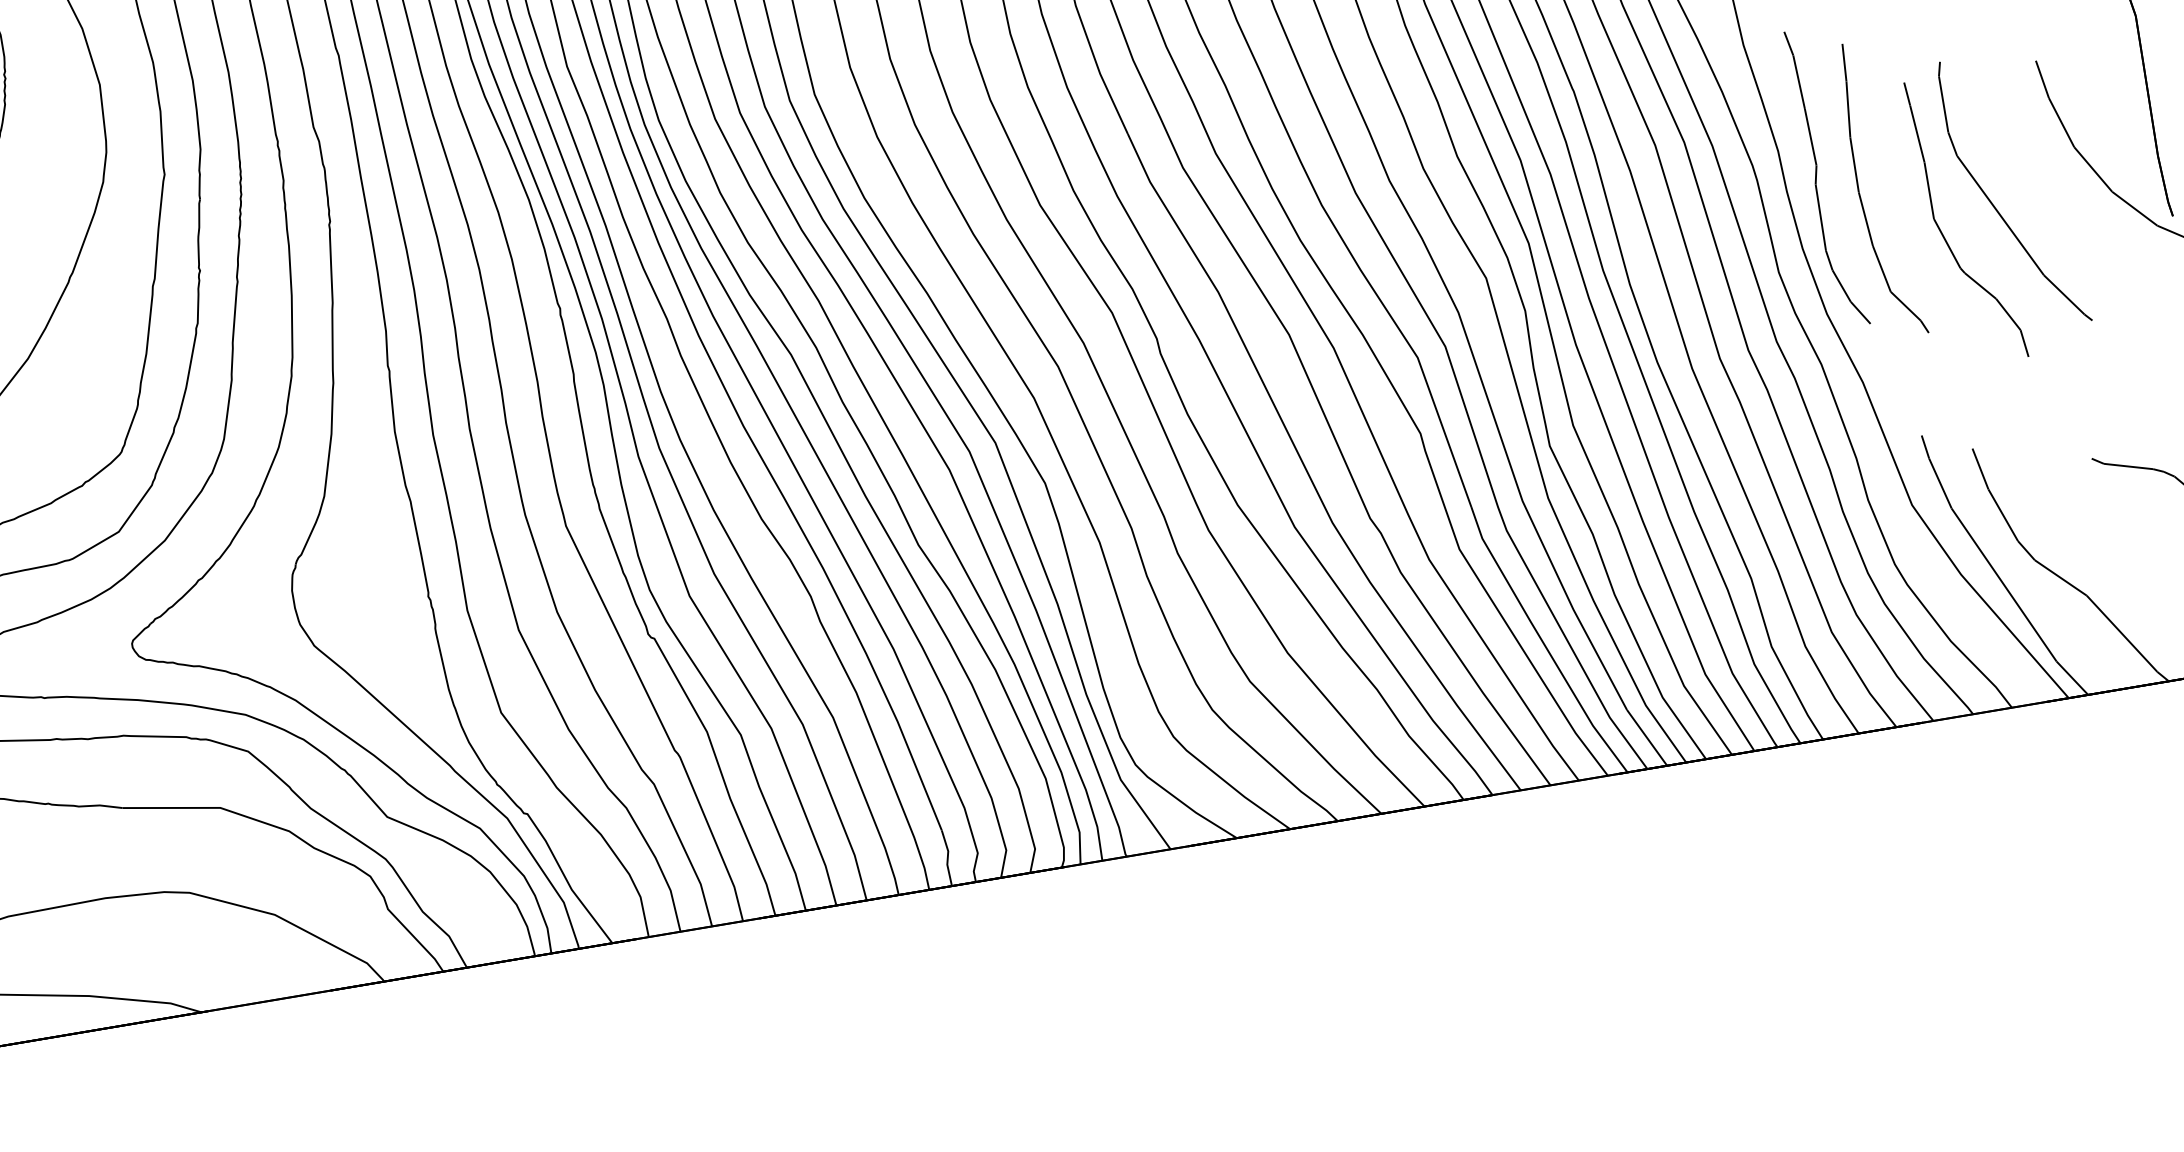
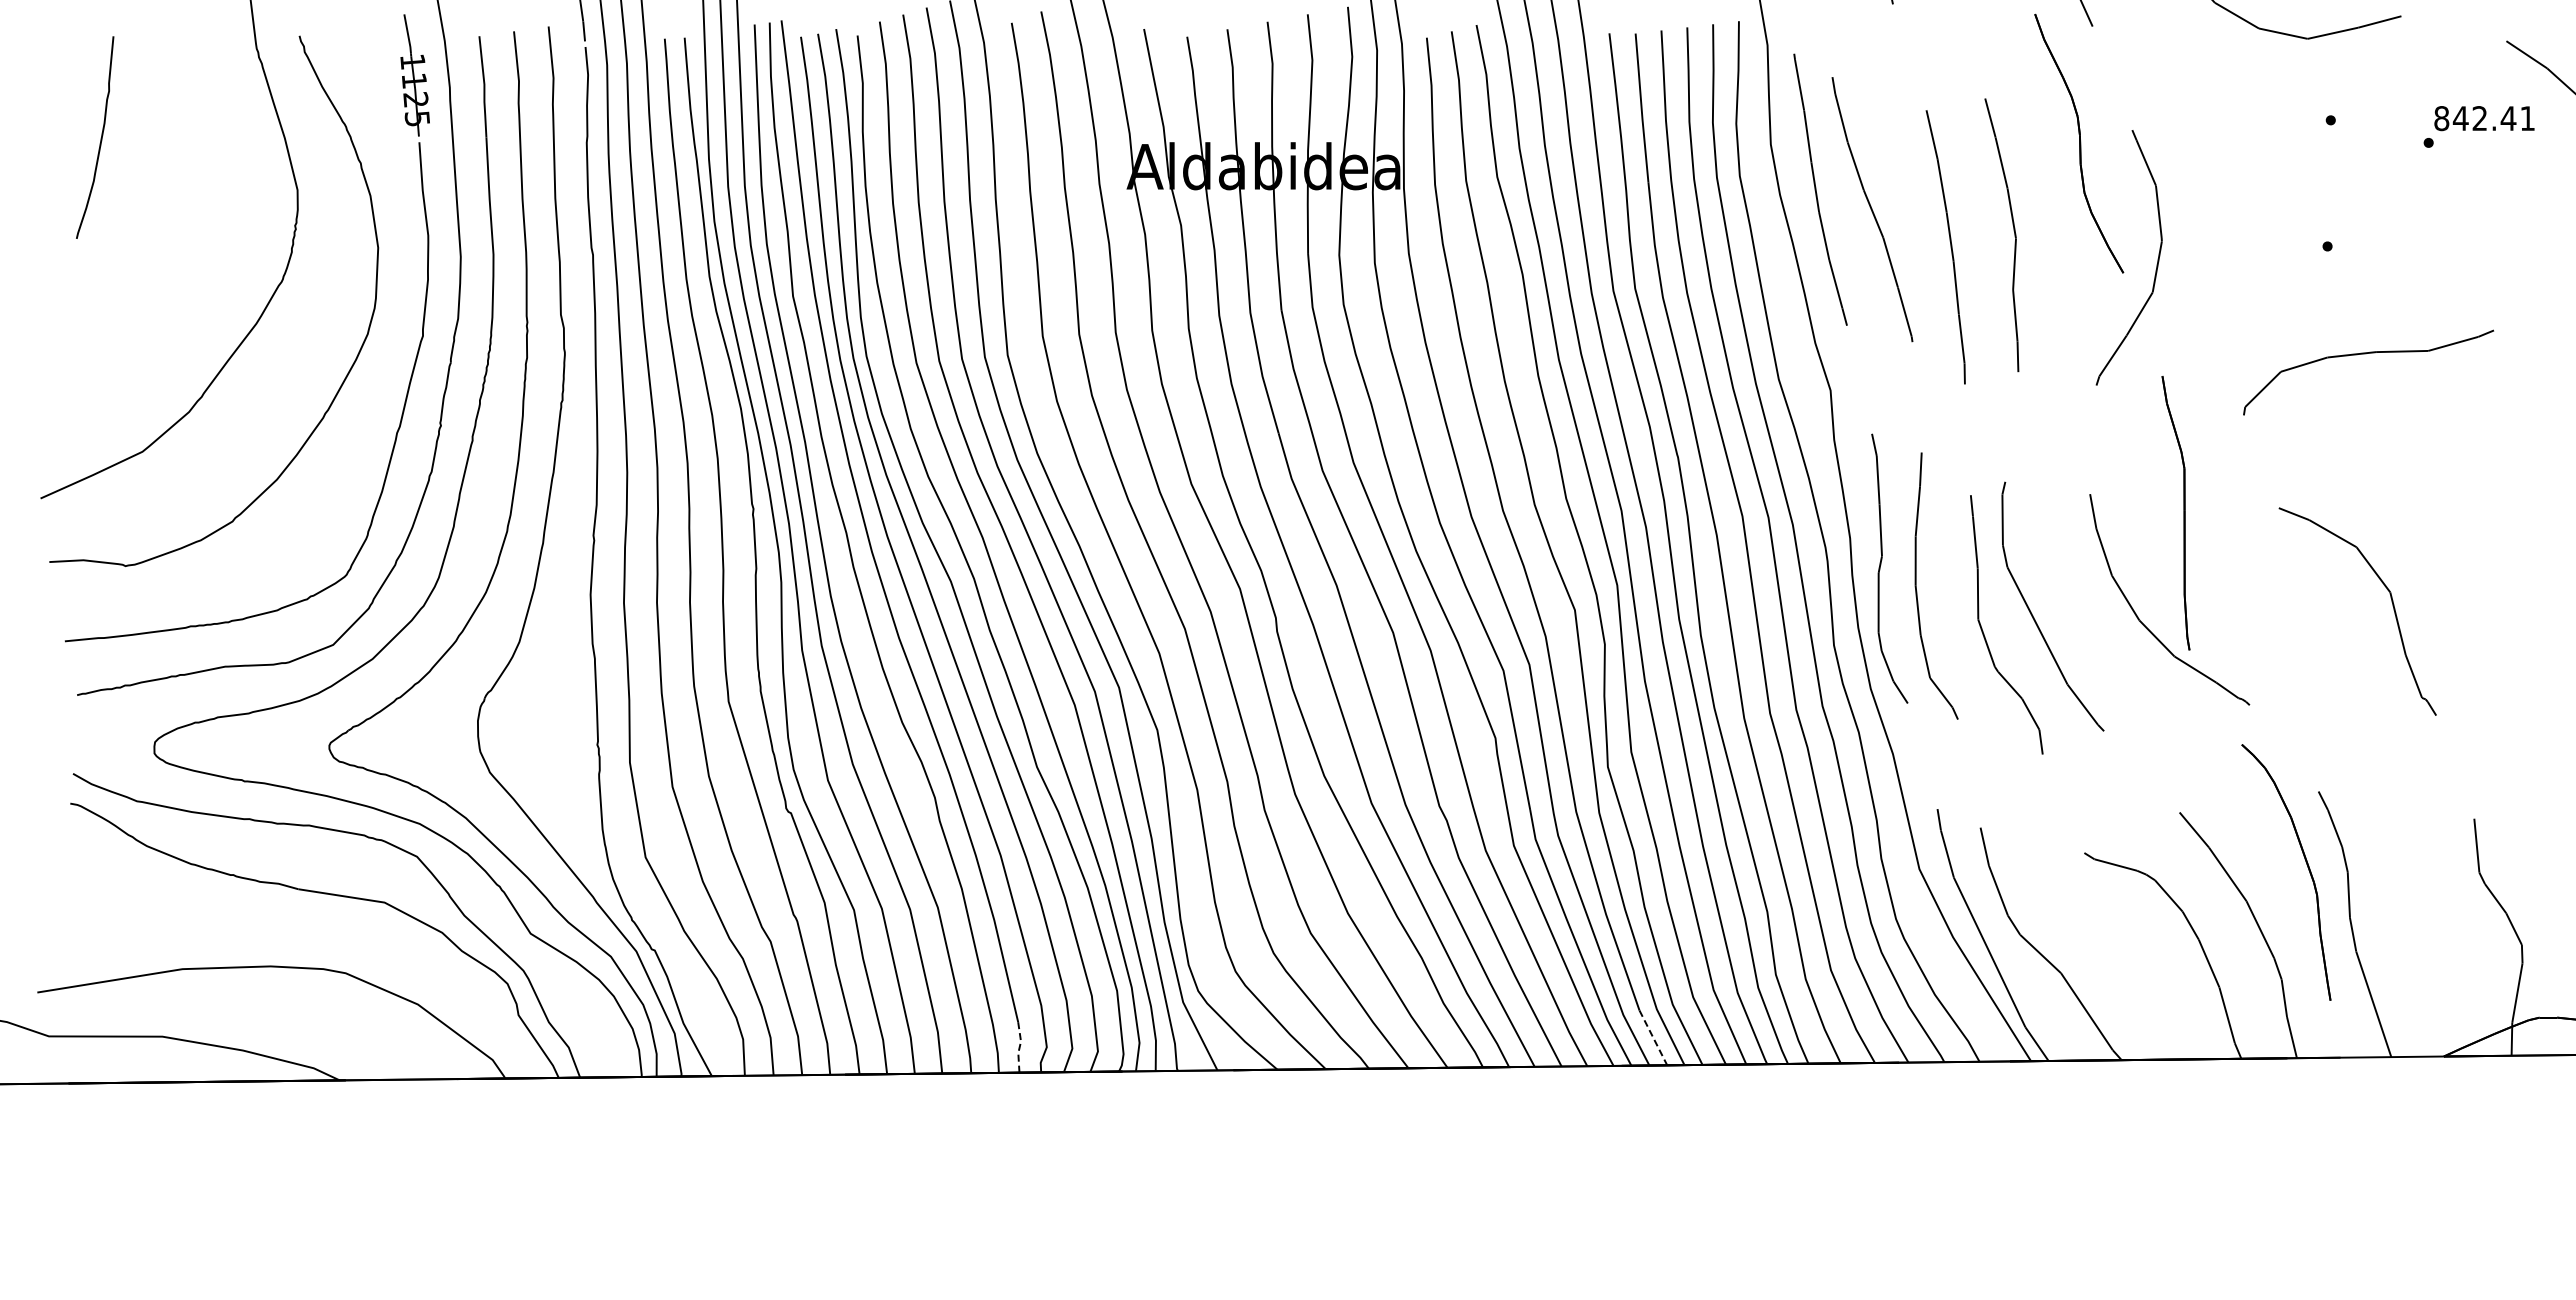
line: (1647, 737) -> (1653, 1037), solid -> dashed
line: (947, 858) -> (1019, 1047), solid -> dashed

